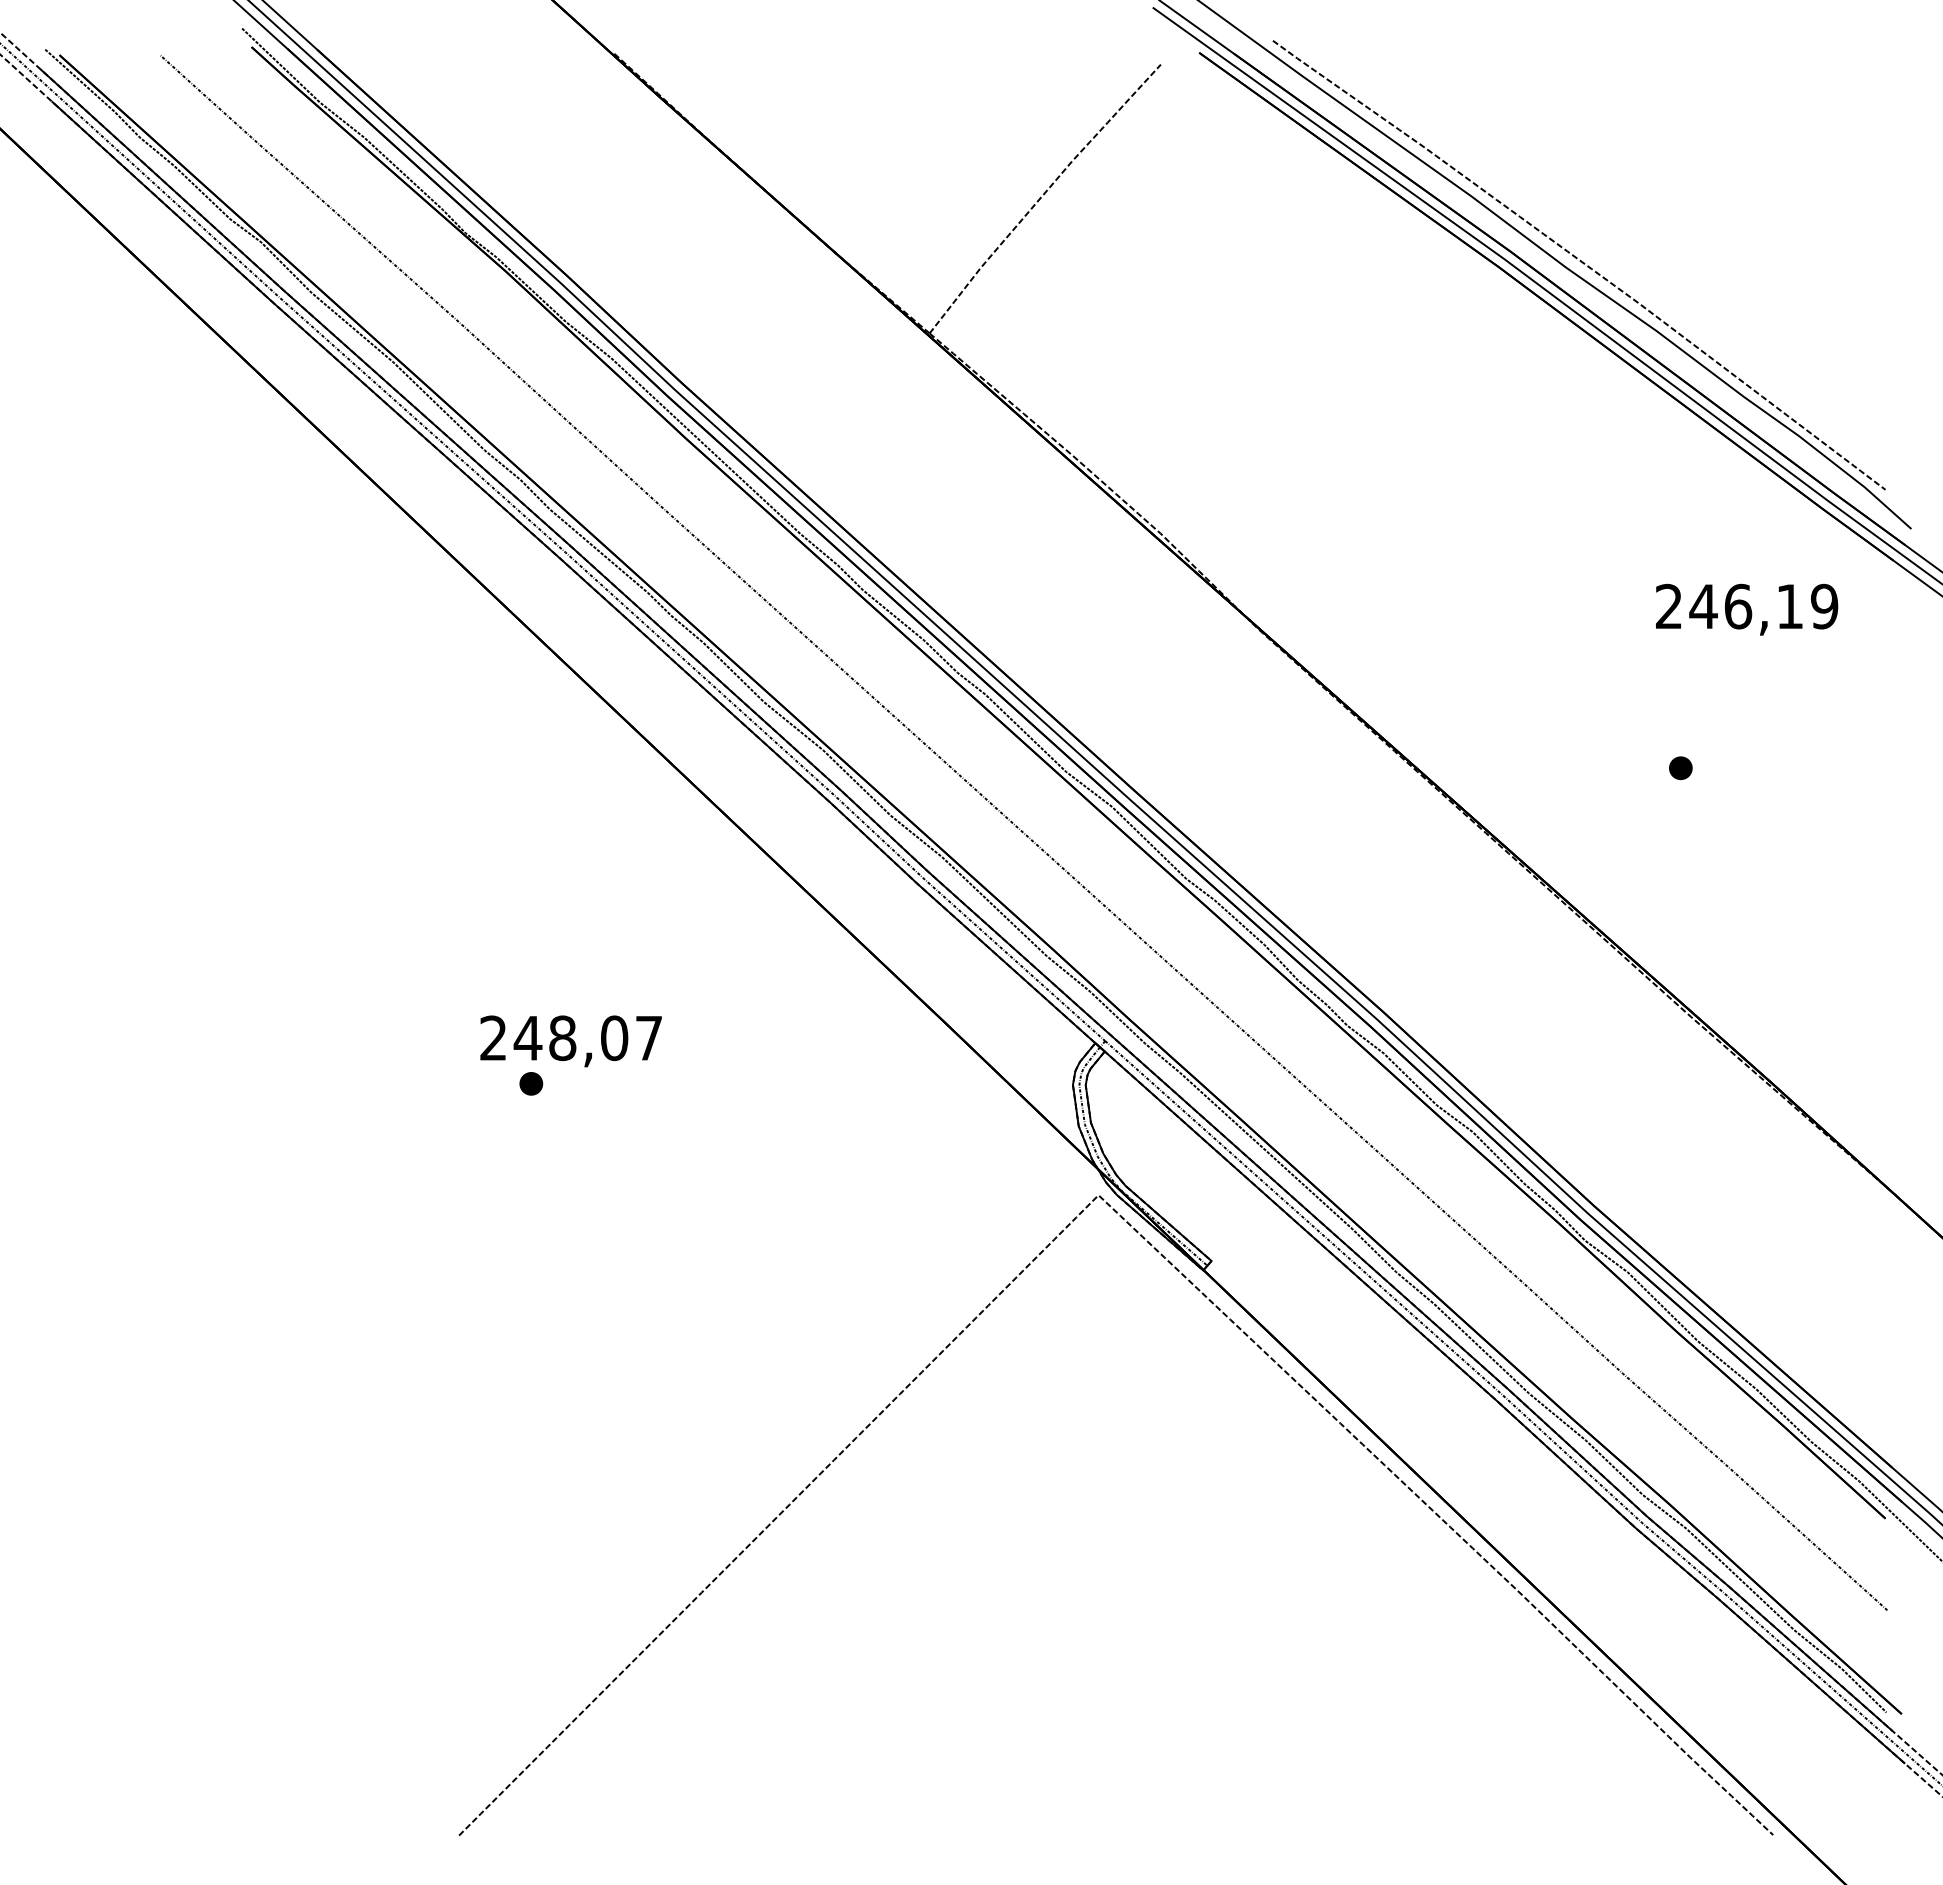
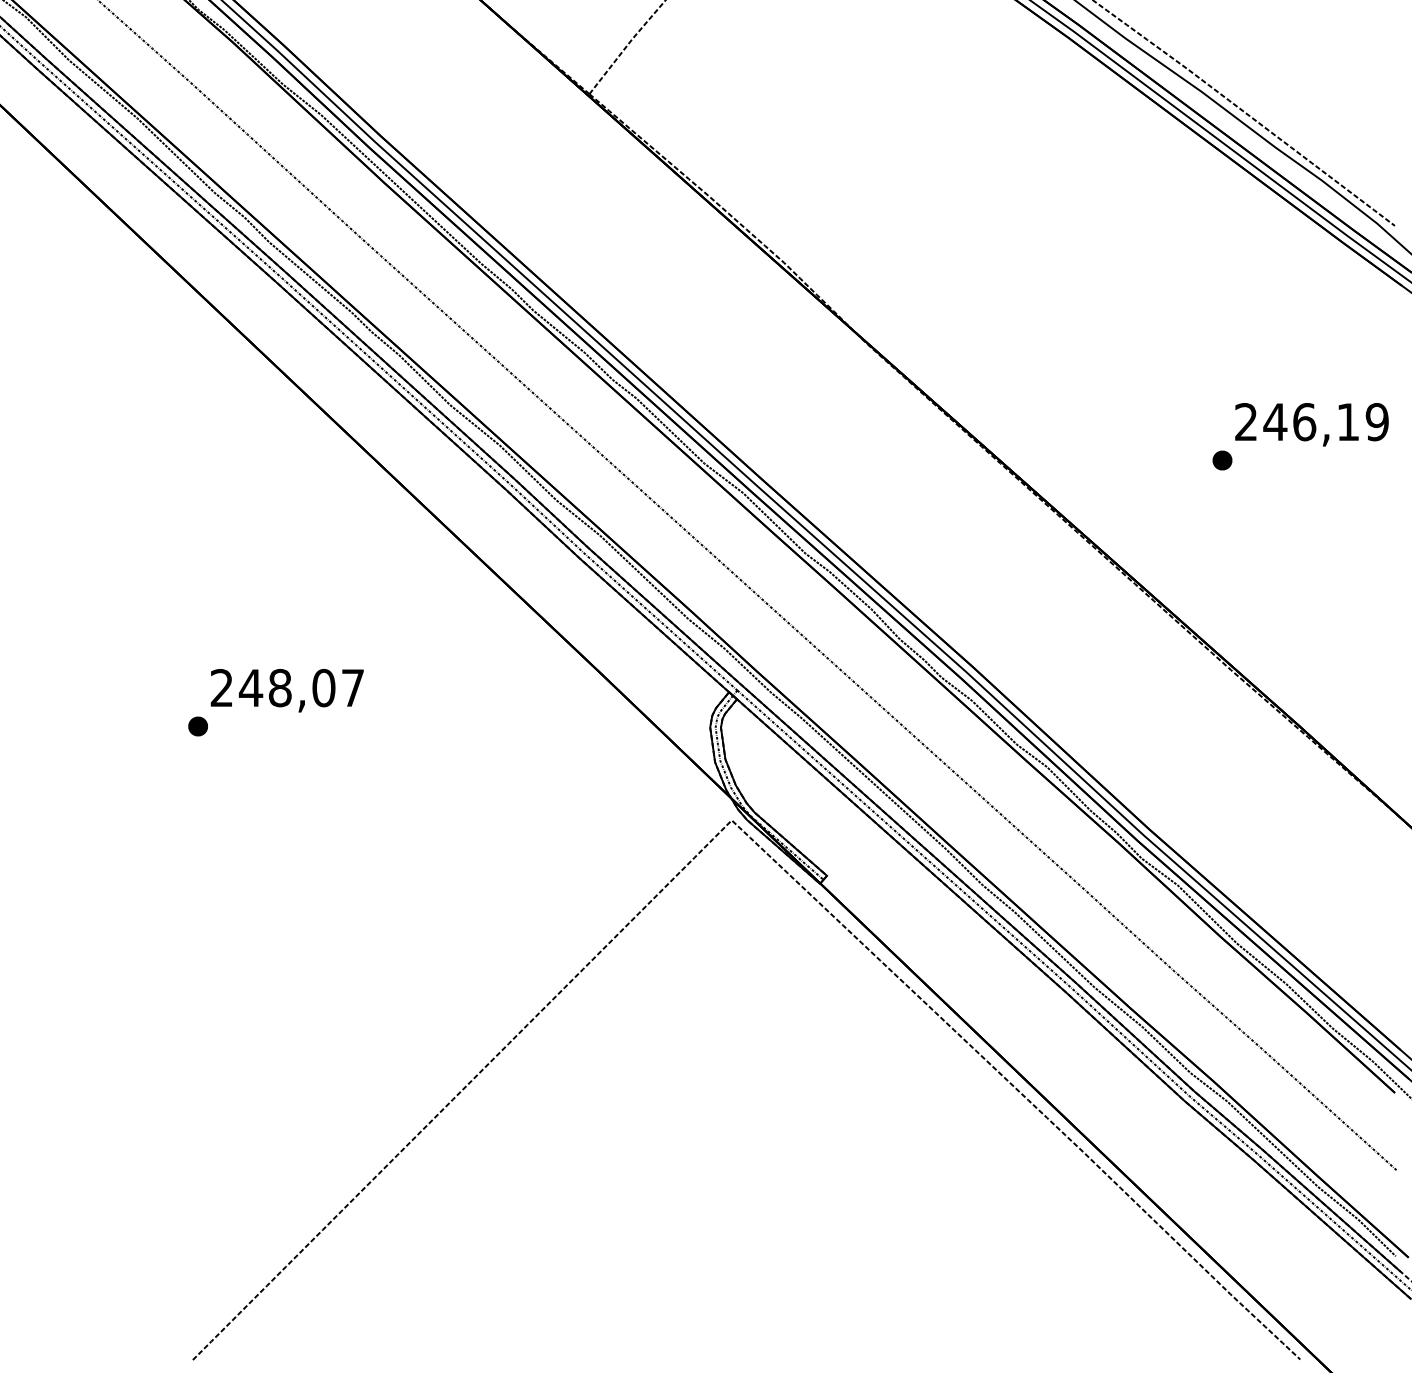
text: (1747, 609) -> (1312, 424), moved
part: (531, 1083) -> (198, 726), moved

